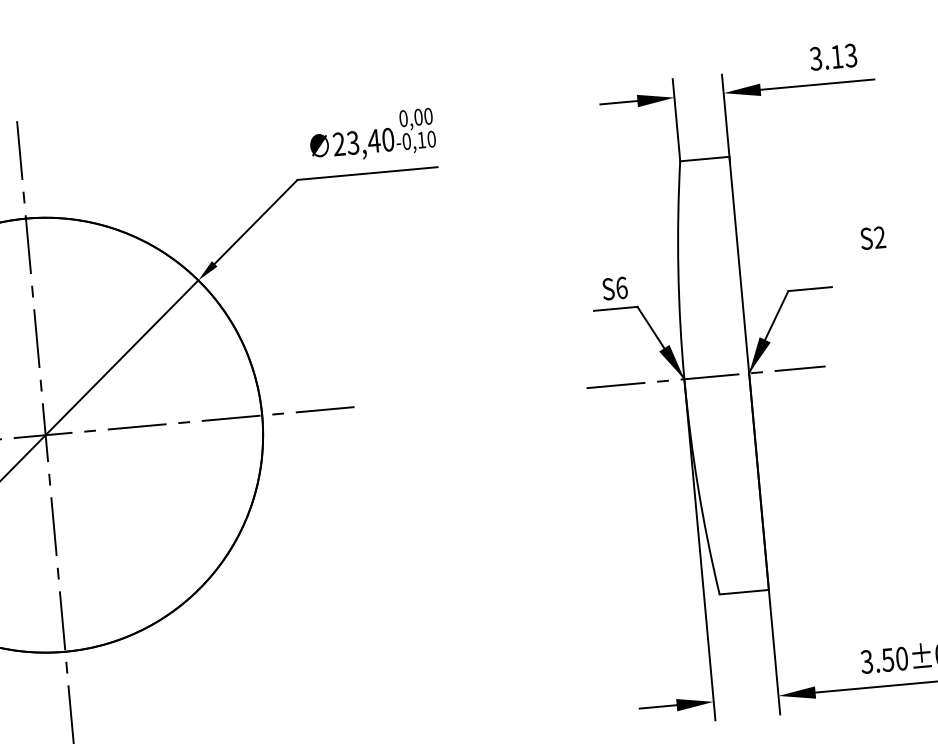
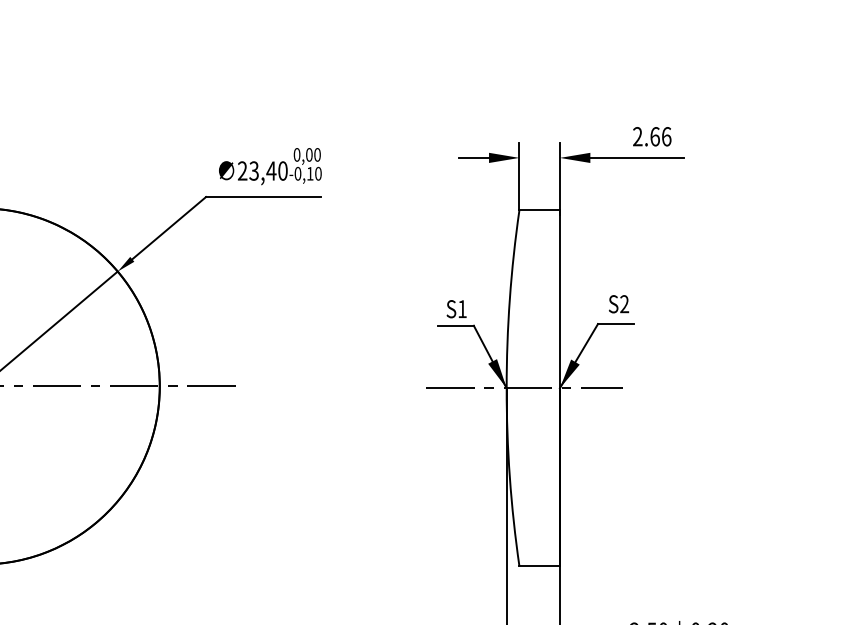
text: (833, 56) -> (652, 136), 3.13 -> 2.66
text: (873, 238) -> (619, 304), moved
text: (621, 288) -> (462, 309), S6 -> S1

